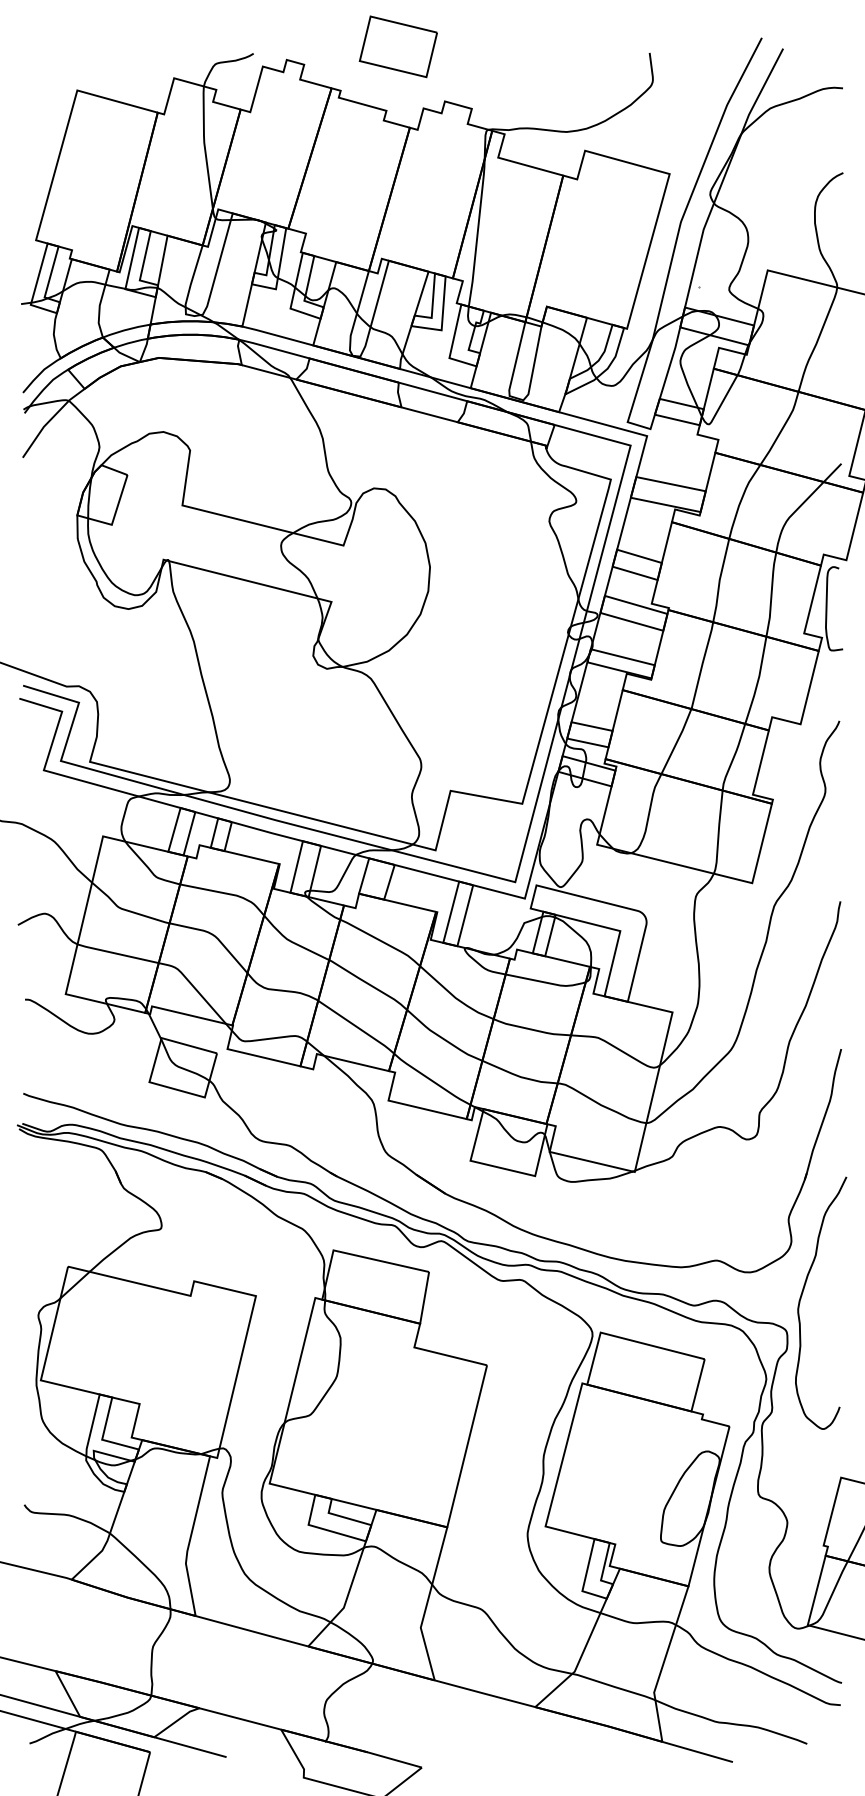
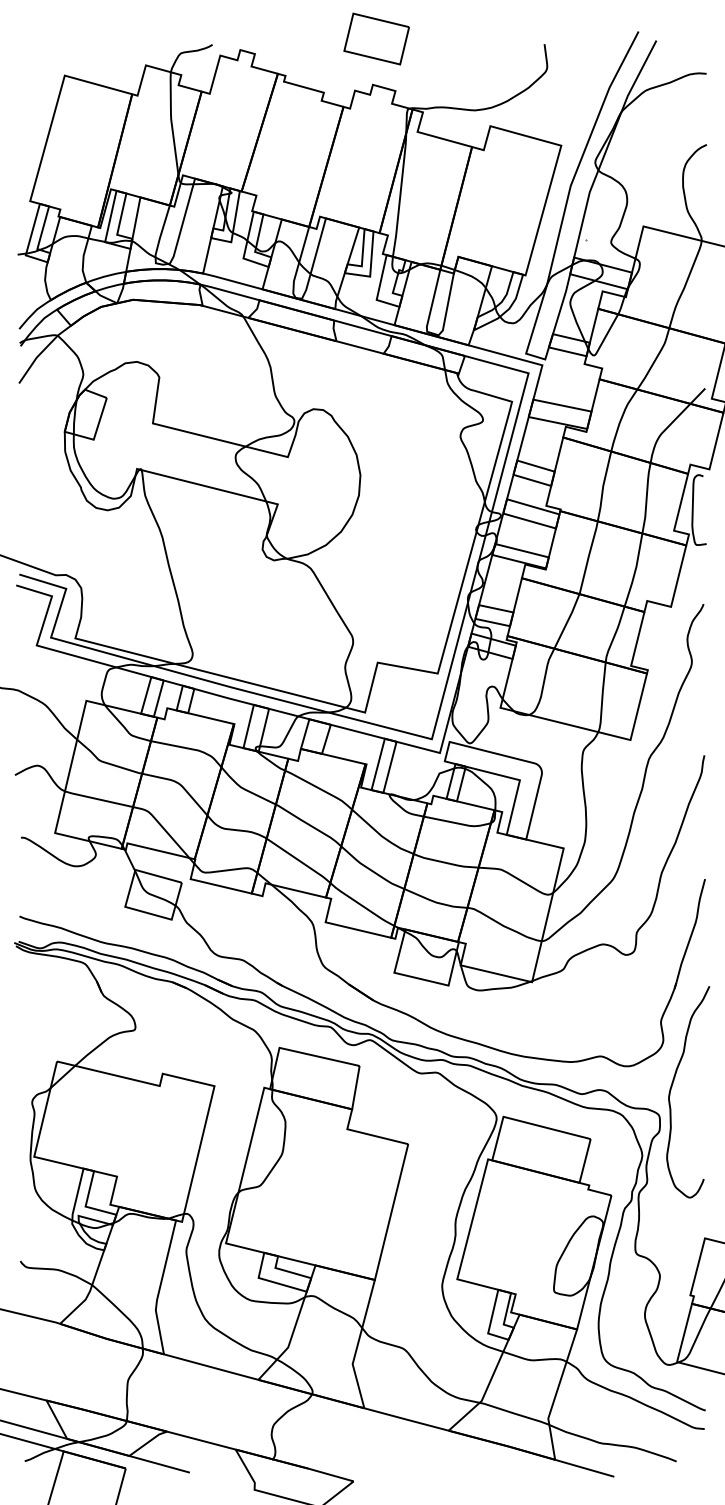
part: (397, 46) -> (375, 38), moved

